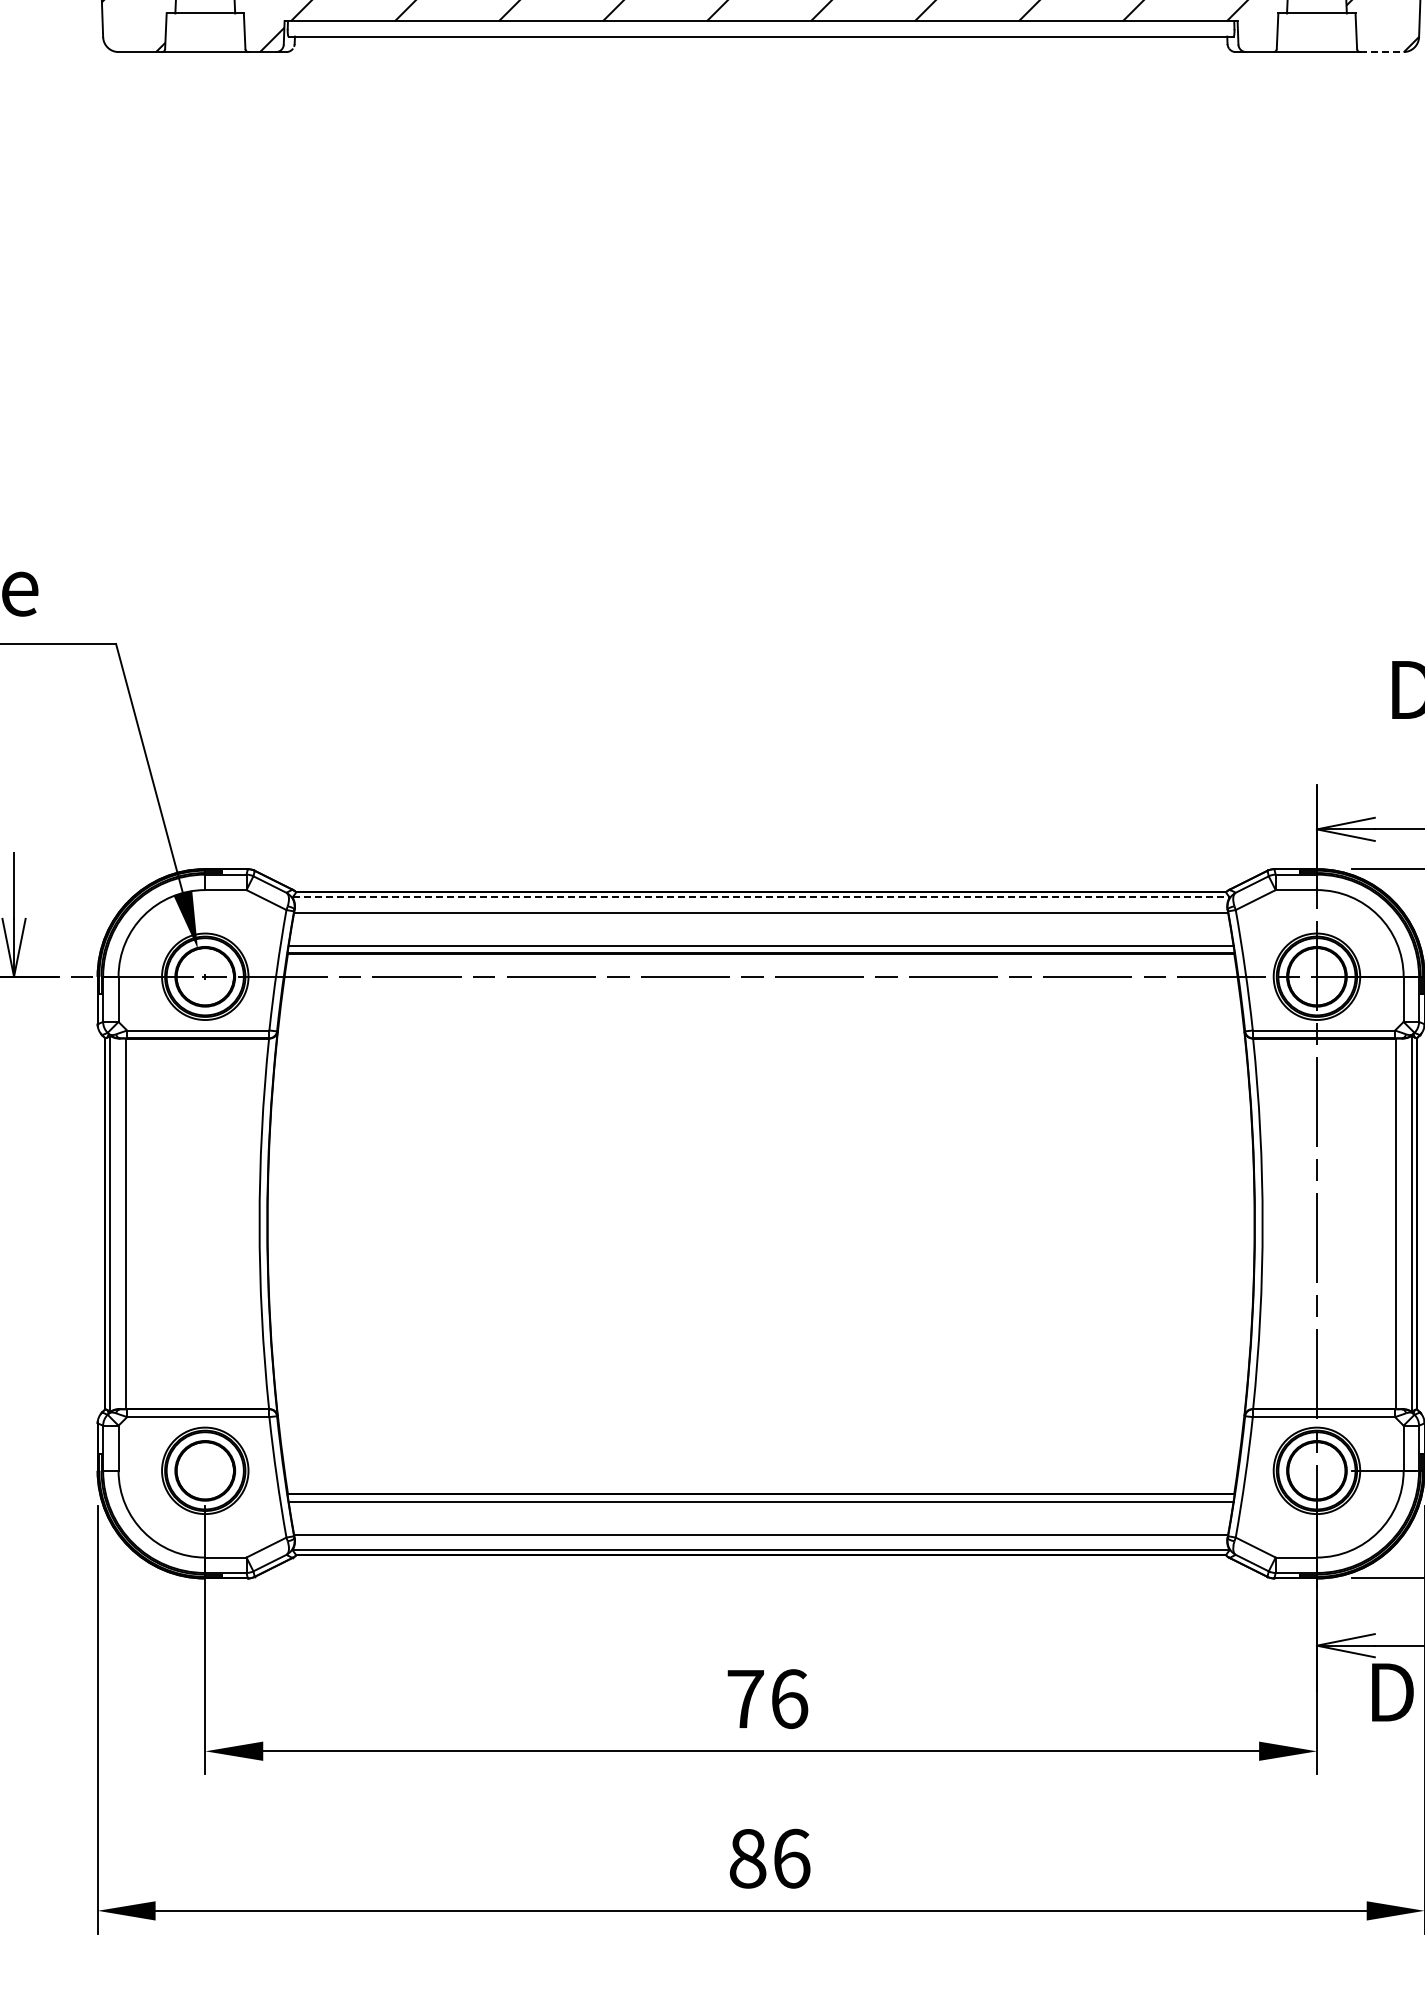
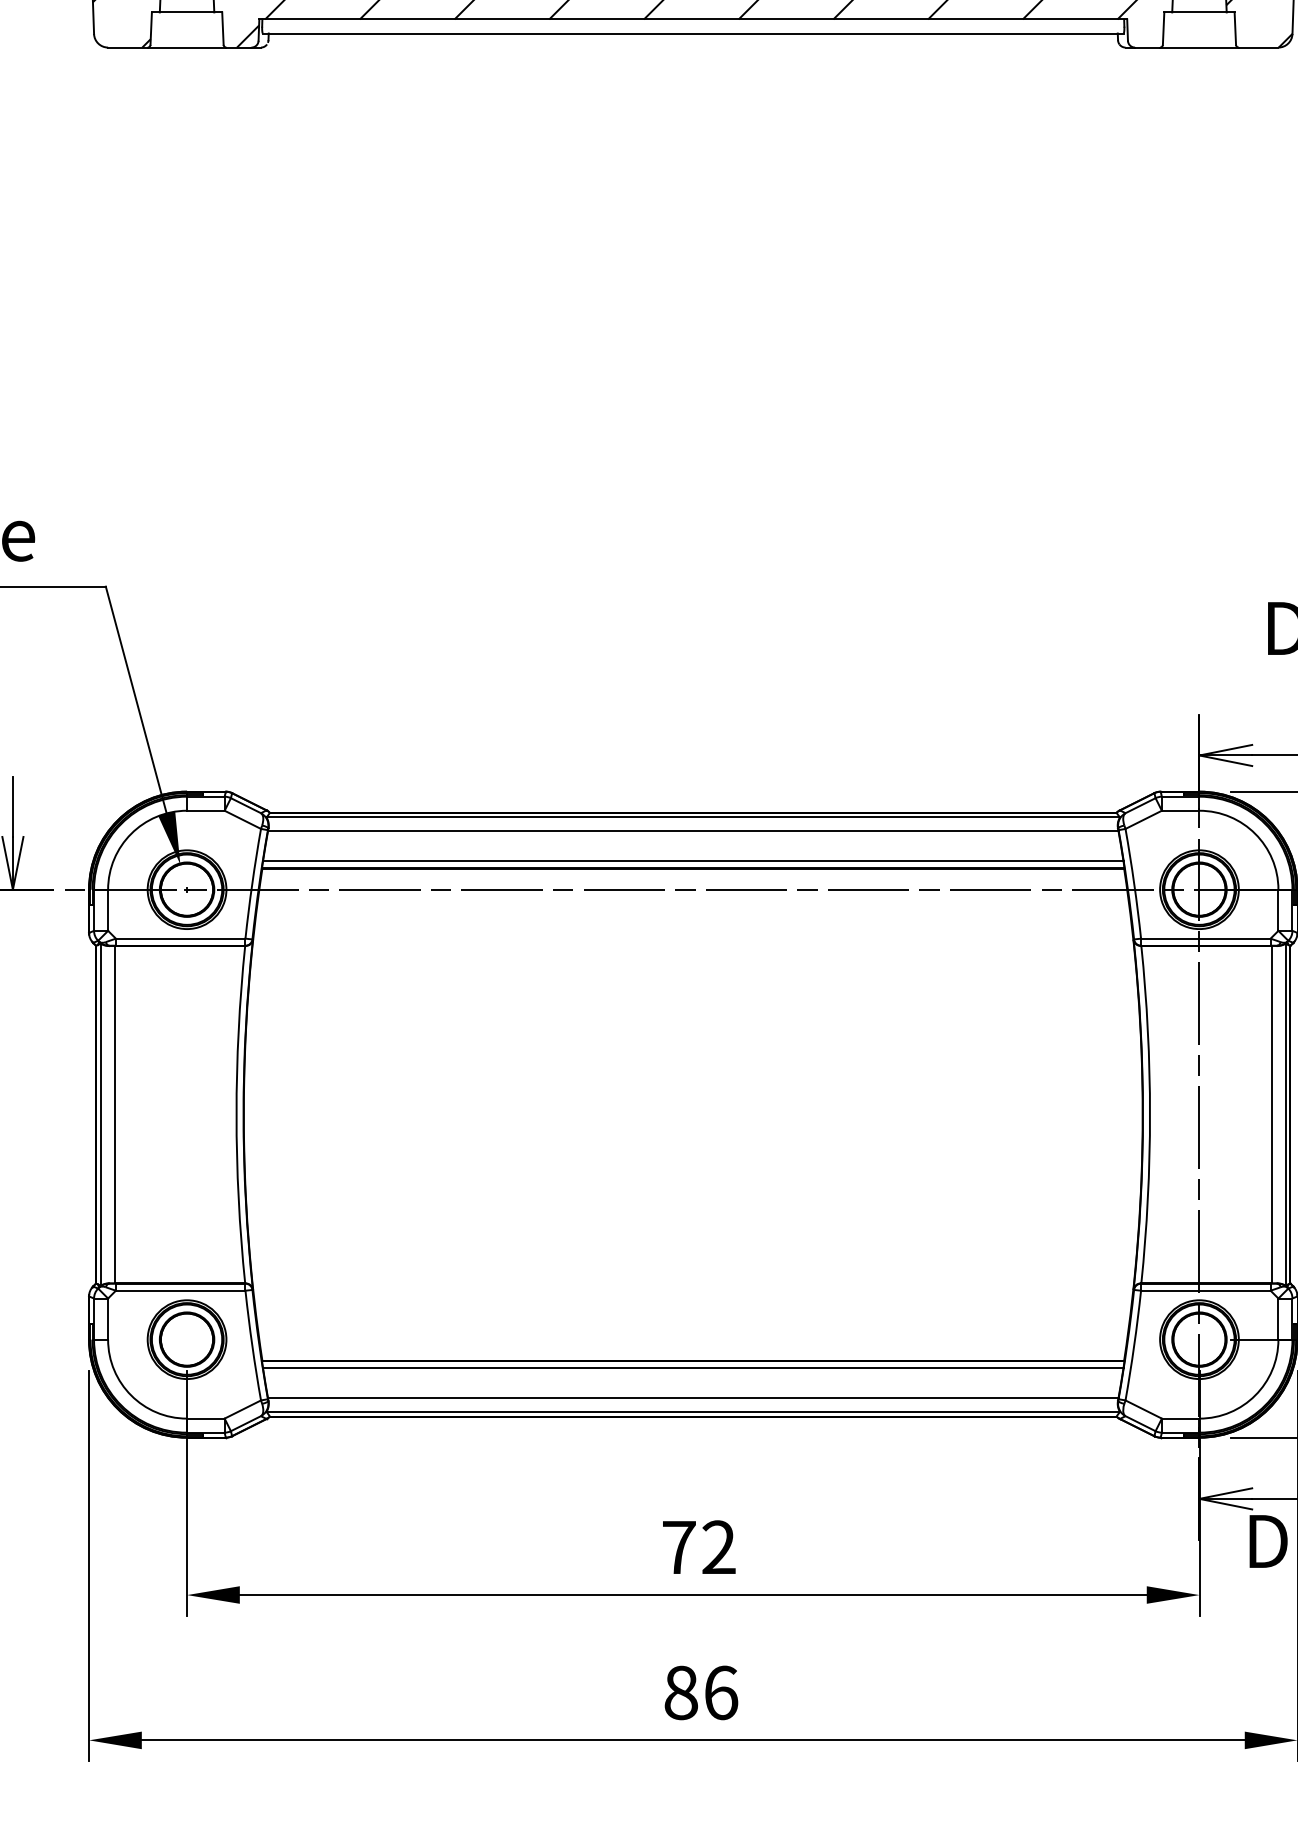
line: (1381, 52) -> (1258, 47), dashed -> solid
line: (761, 897) -> (693, 817), dashed -> solid
text: (789, 1699) -> (719, 1547), 76 -> 72

